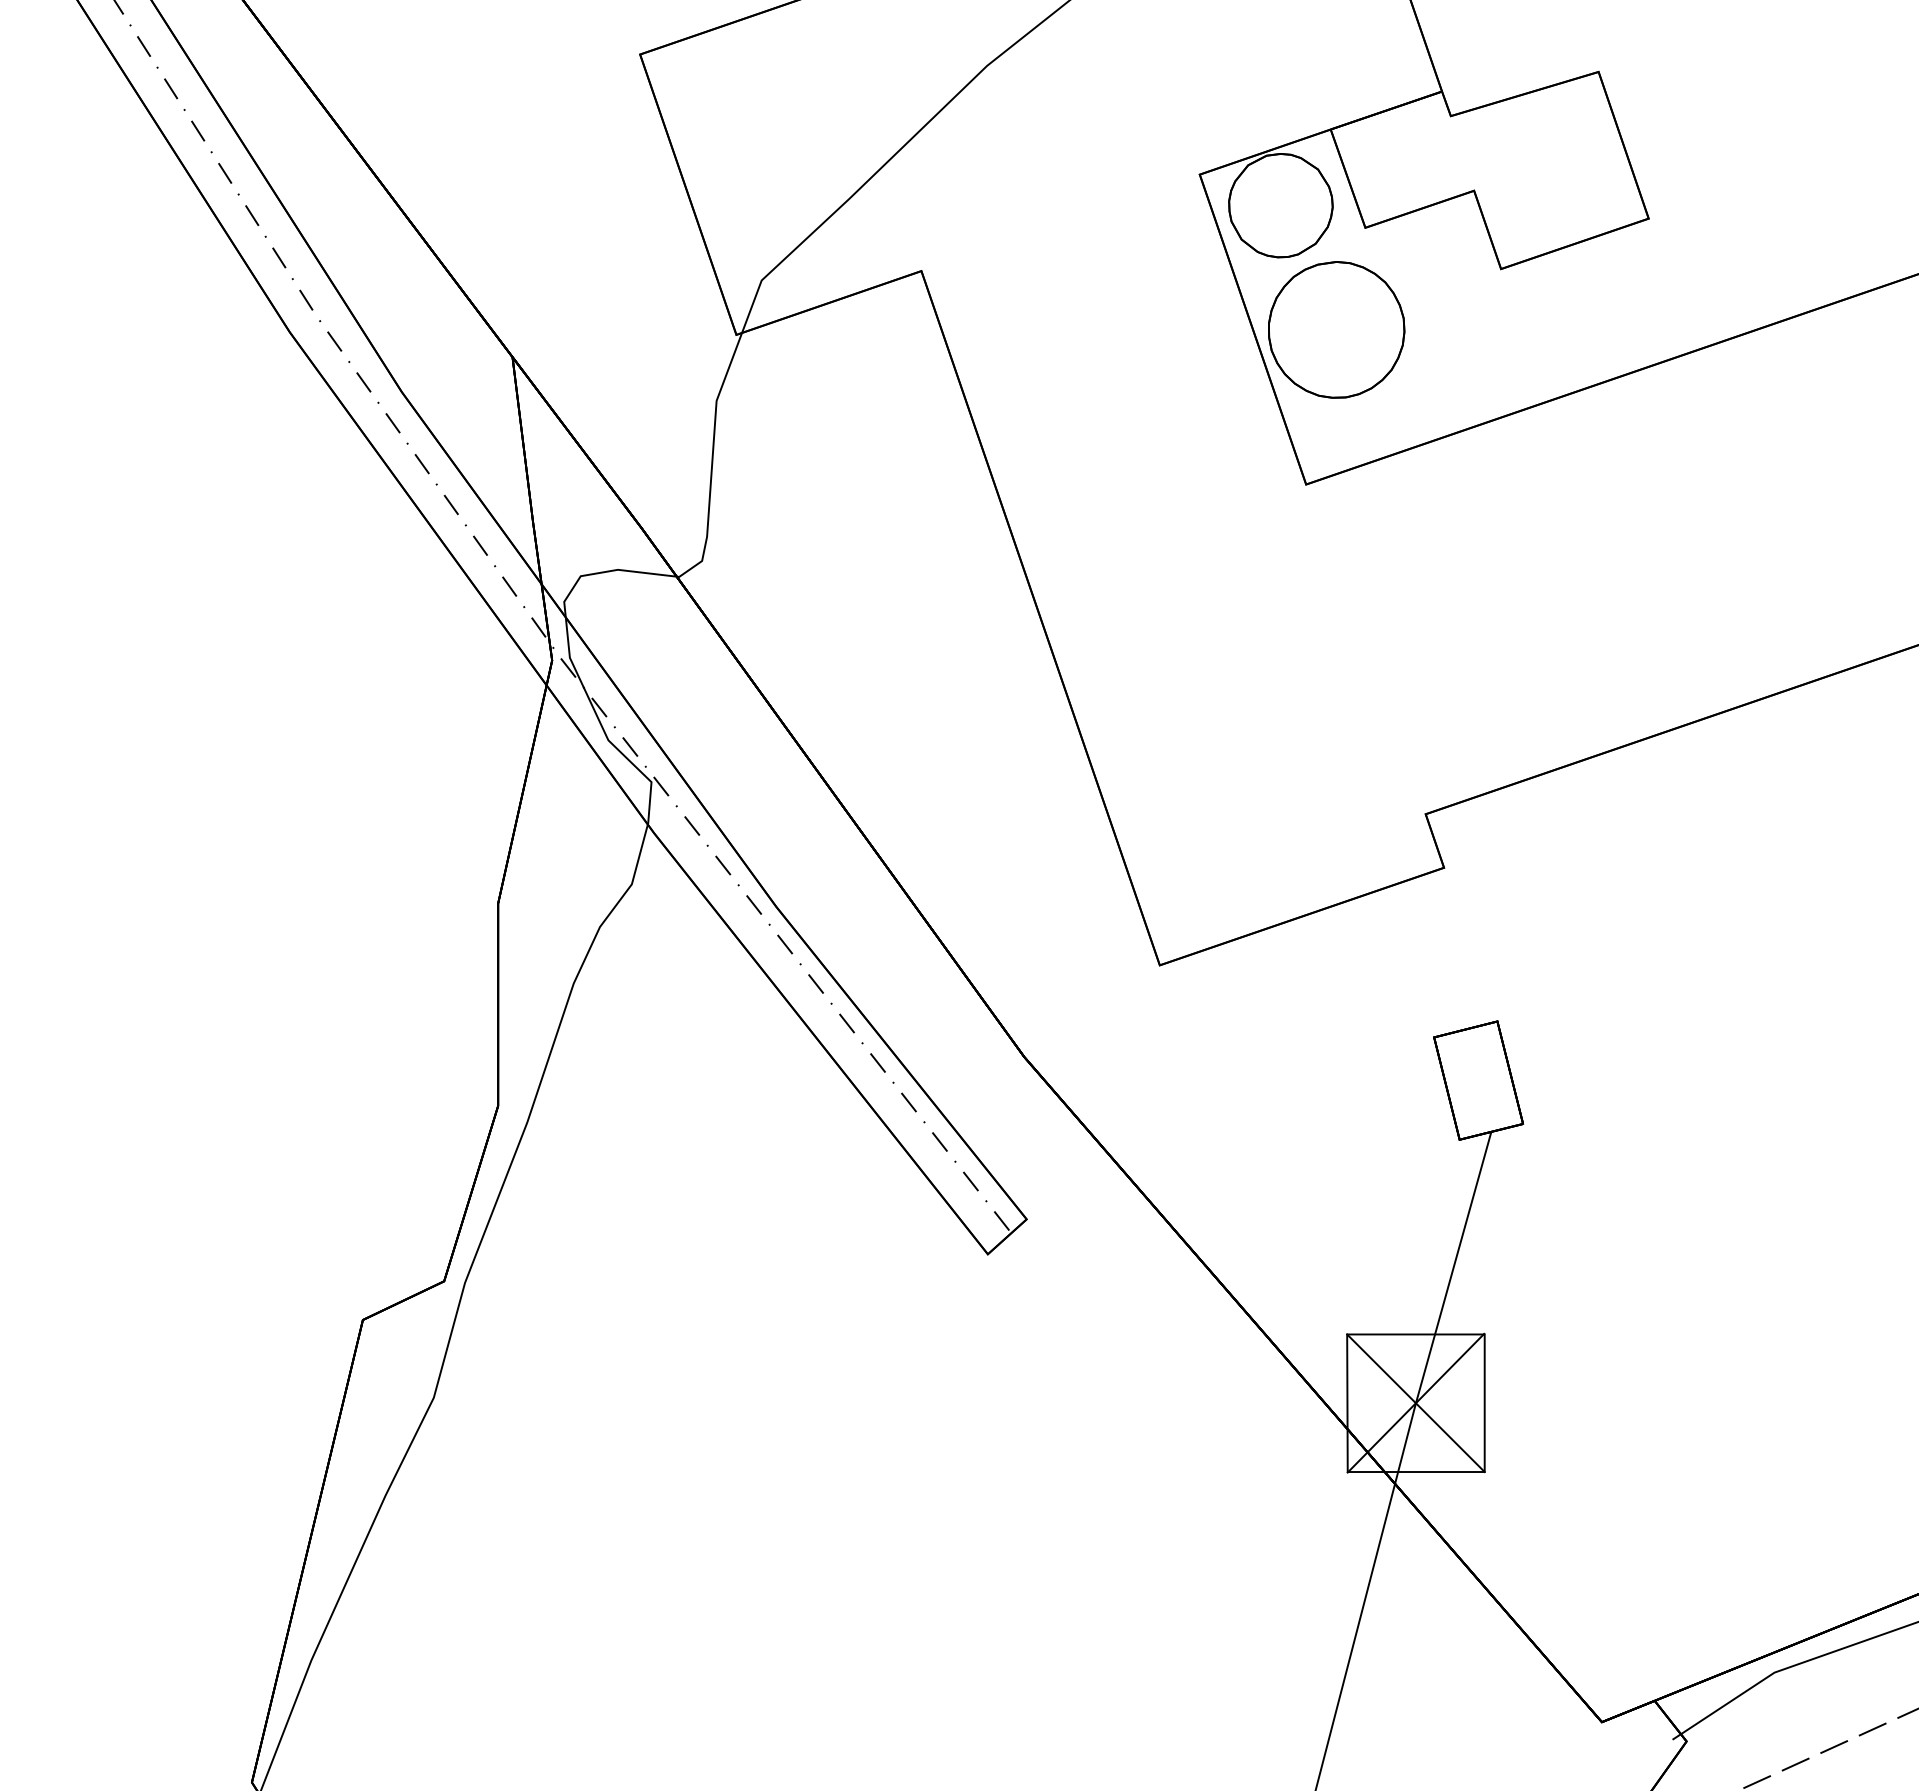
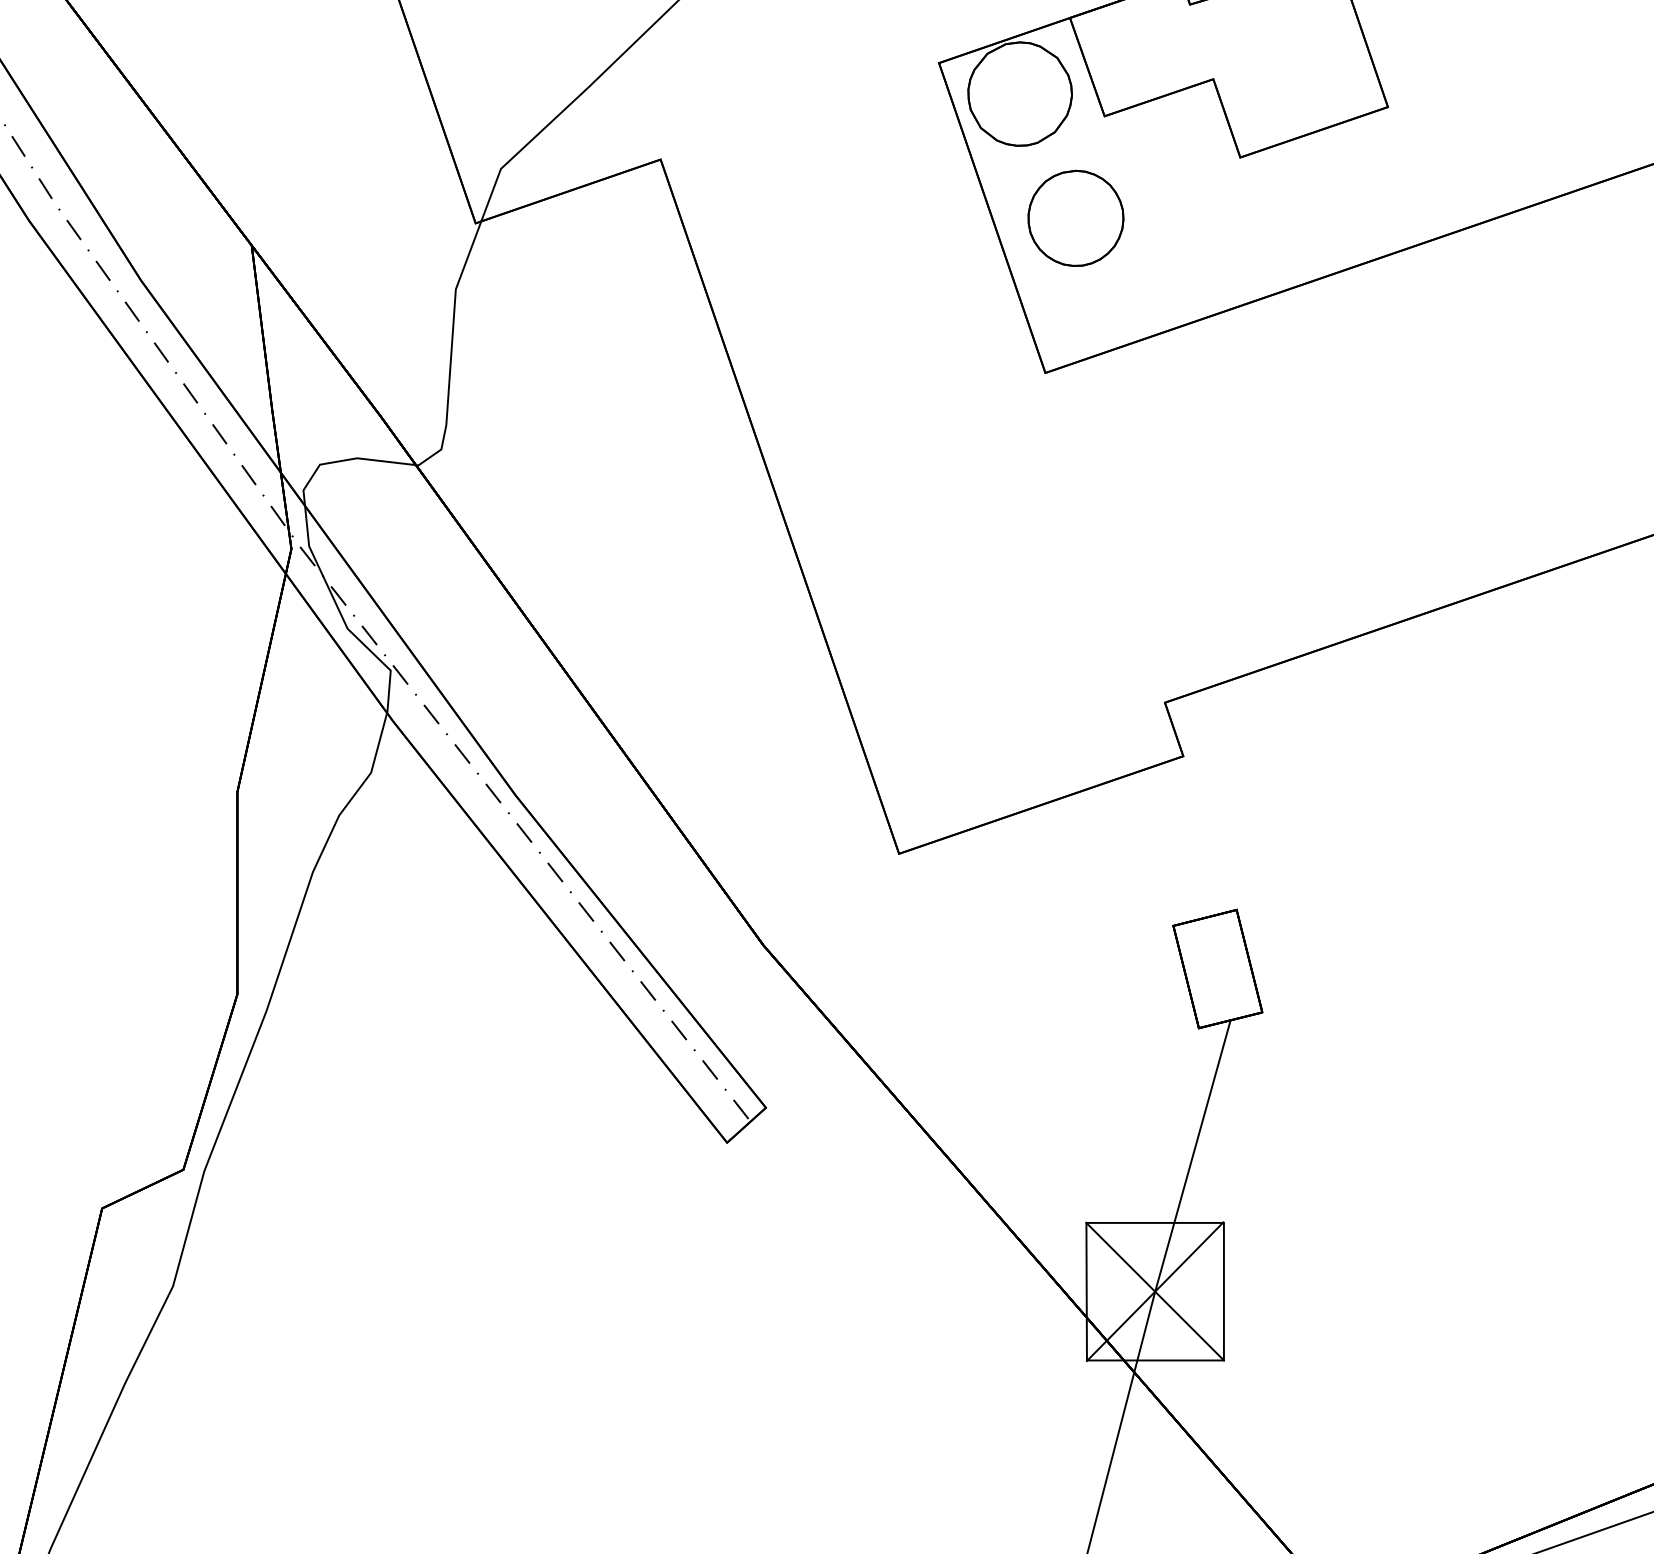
part: (1336, 329) -> (1075, 217), size x0.7

